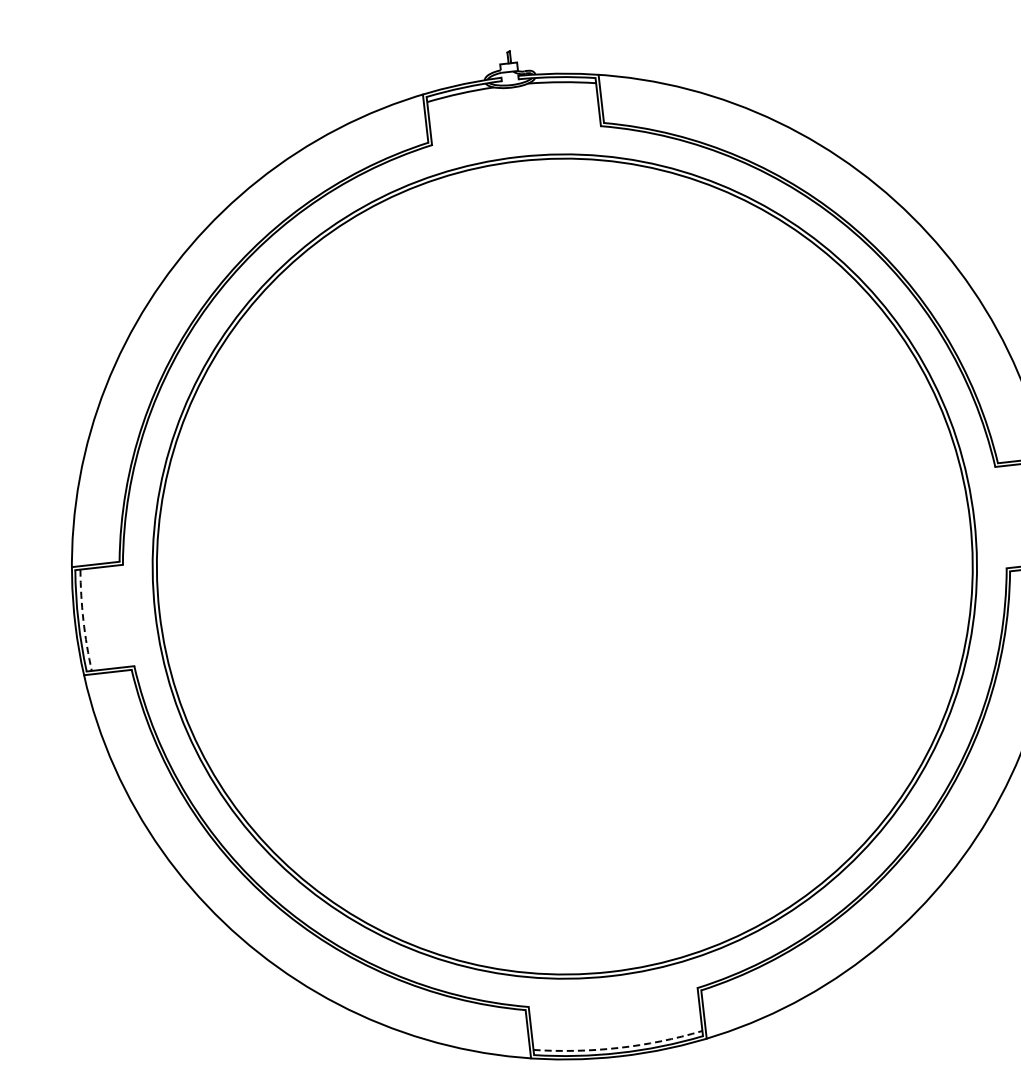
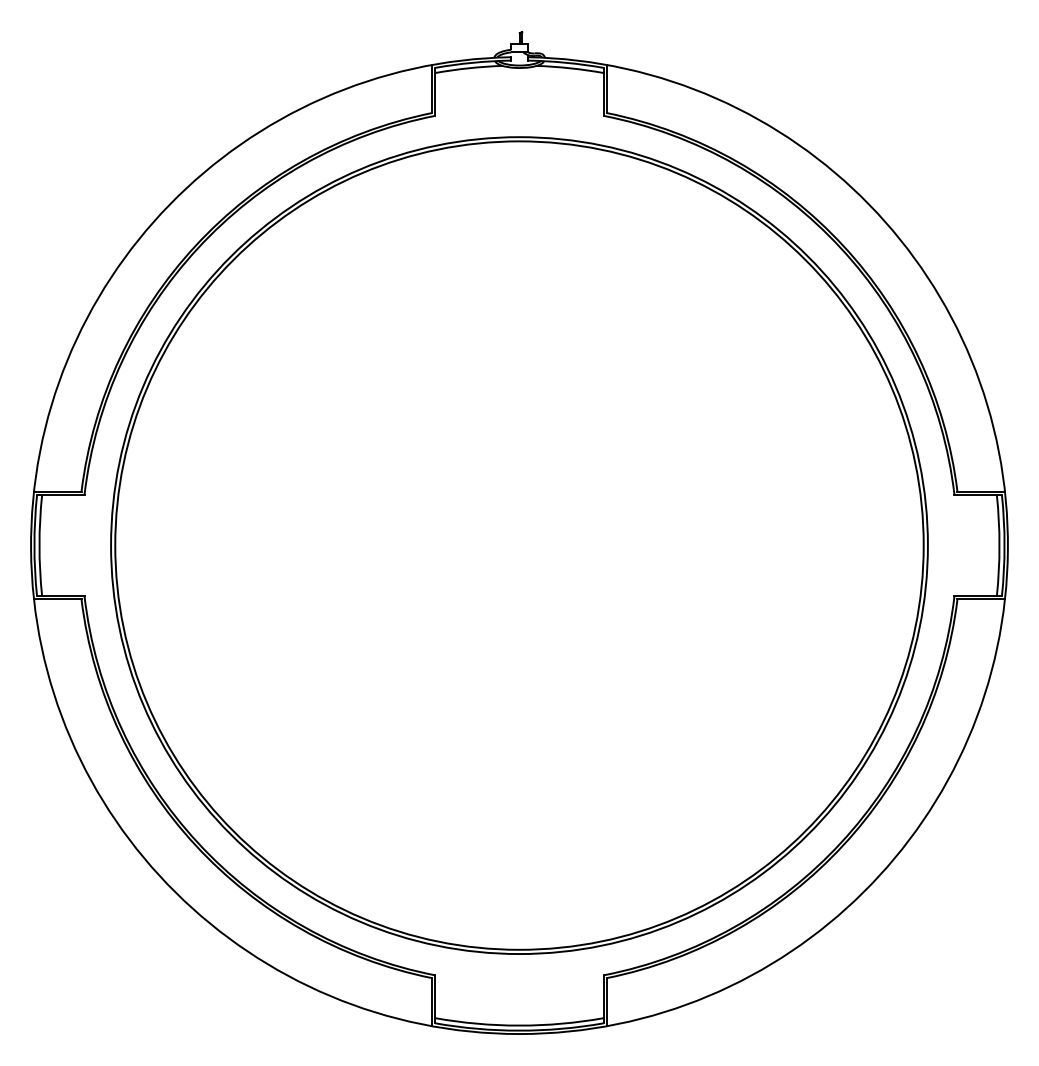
arc: (83, 620) -> (39, 545), dashed -> solid
arc: (618, 1047) -> (519, 1025), dashed -> solid

